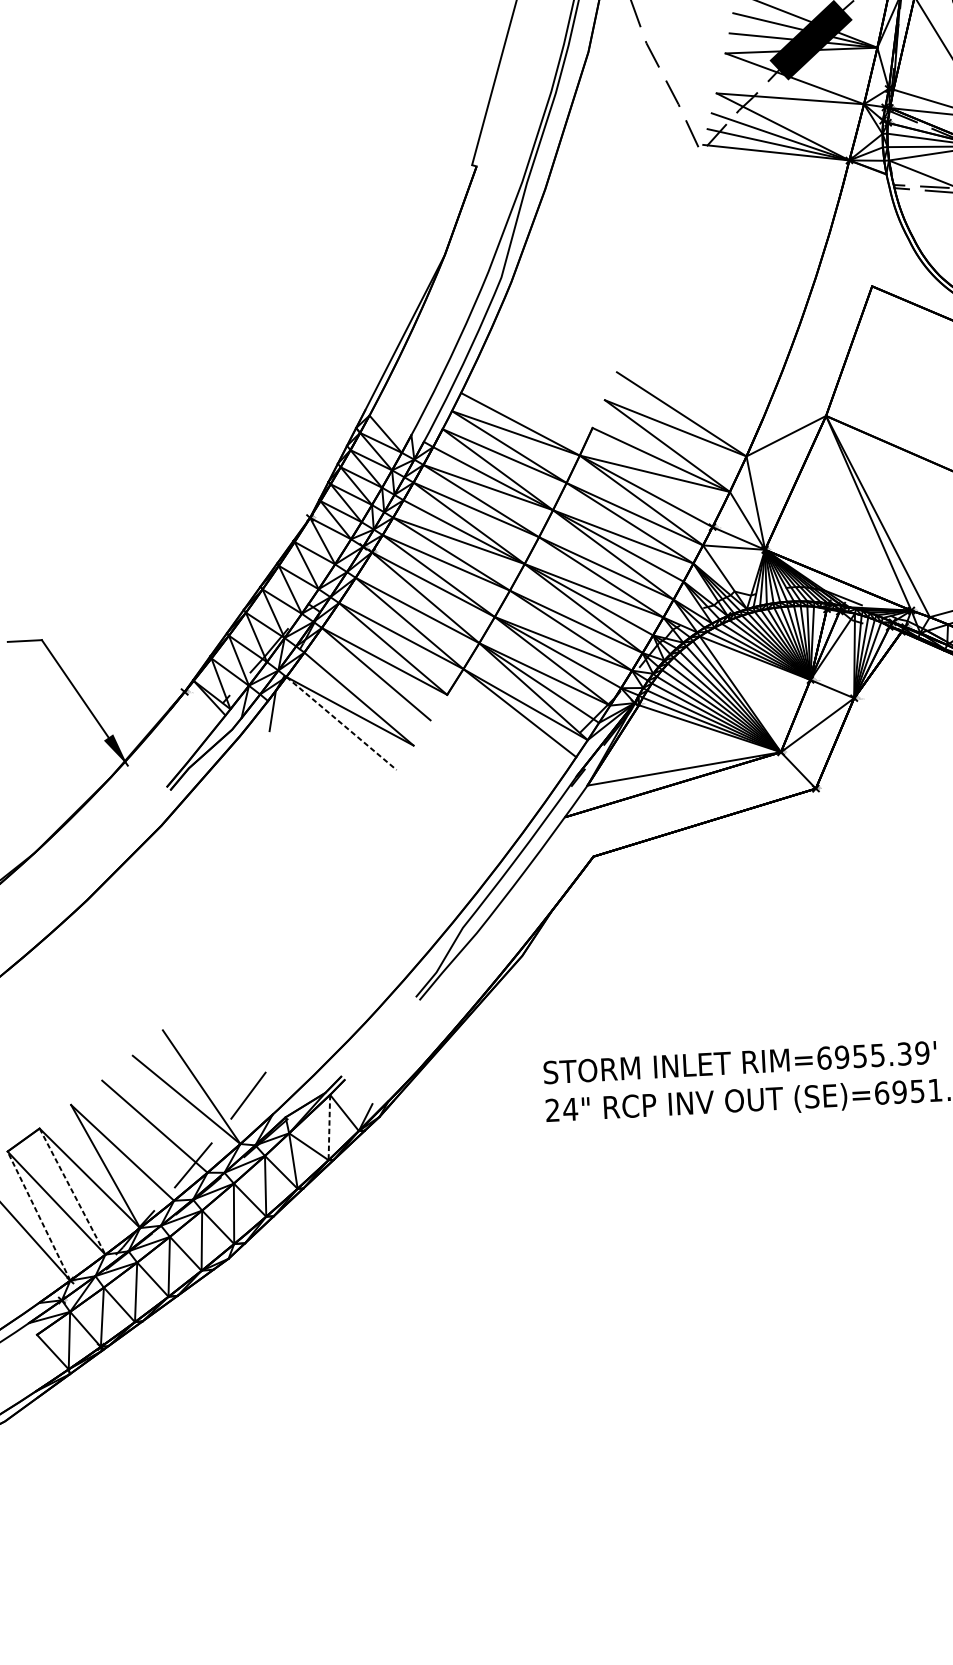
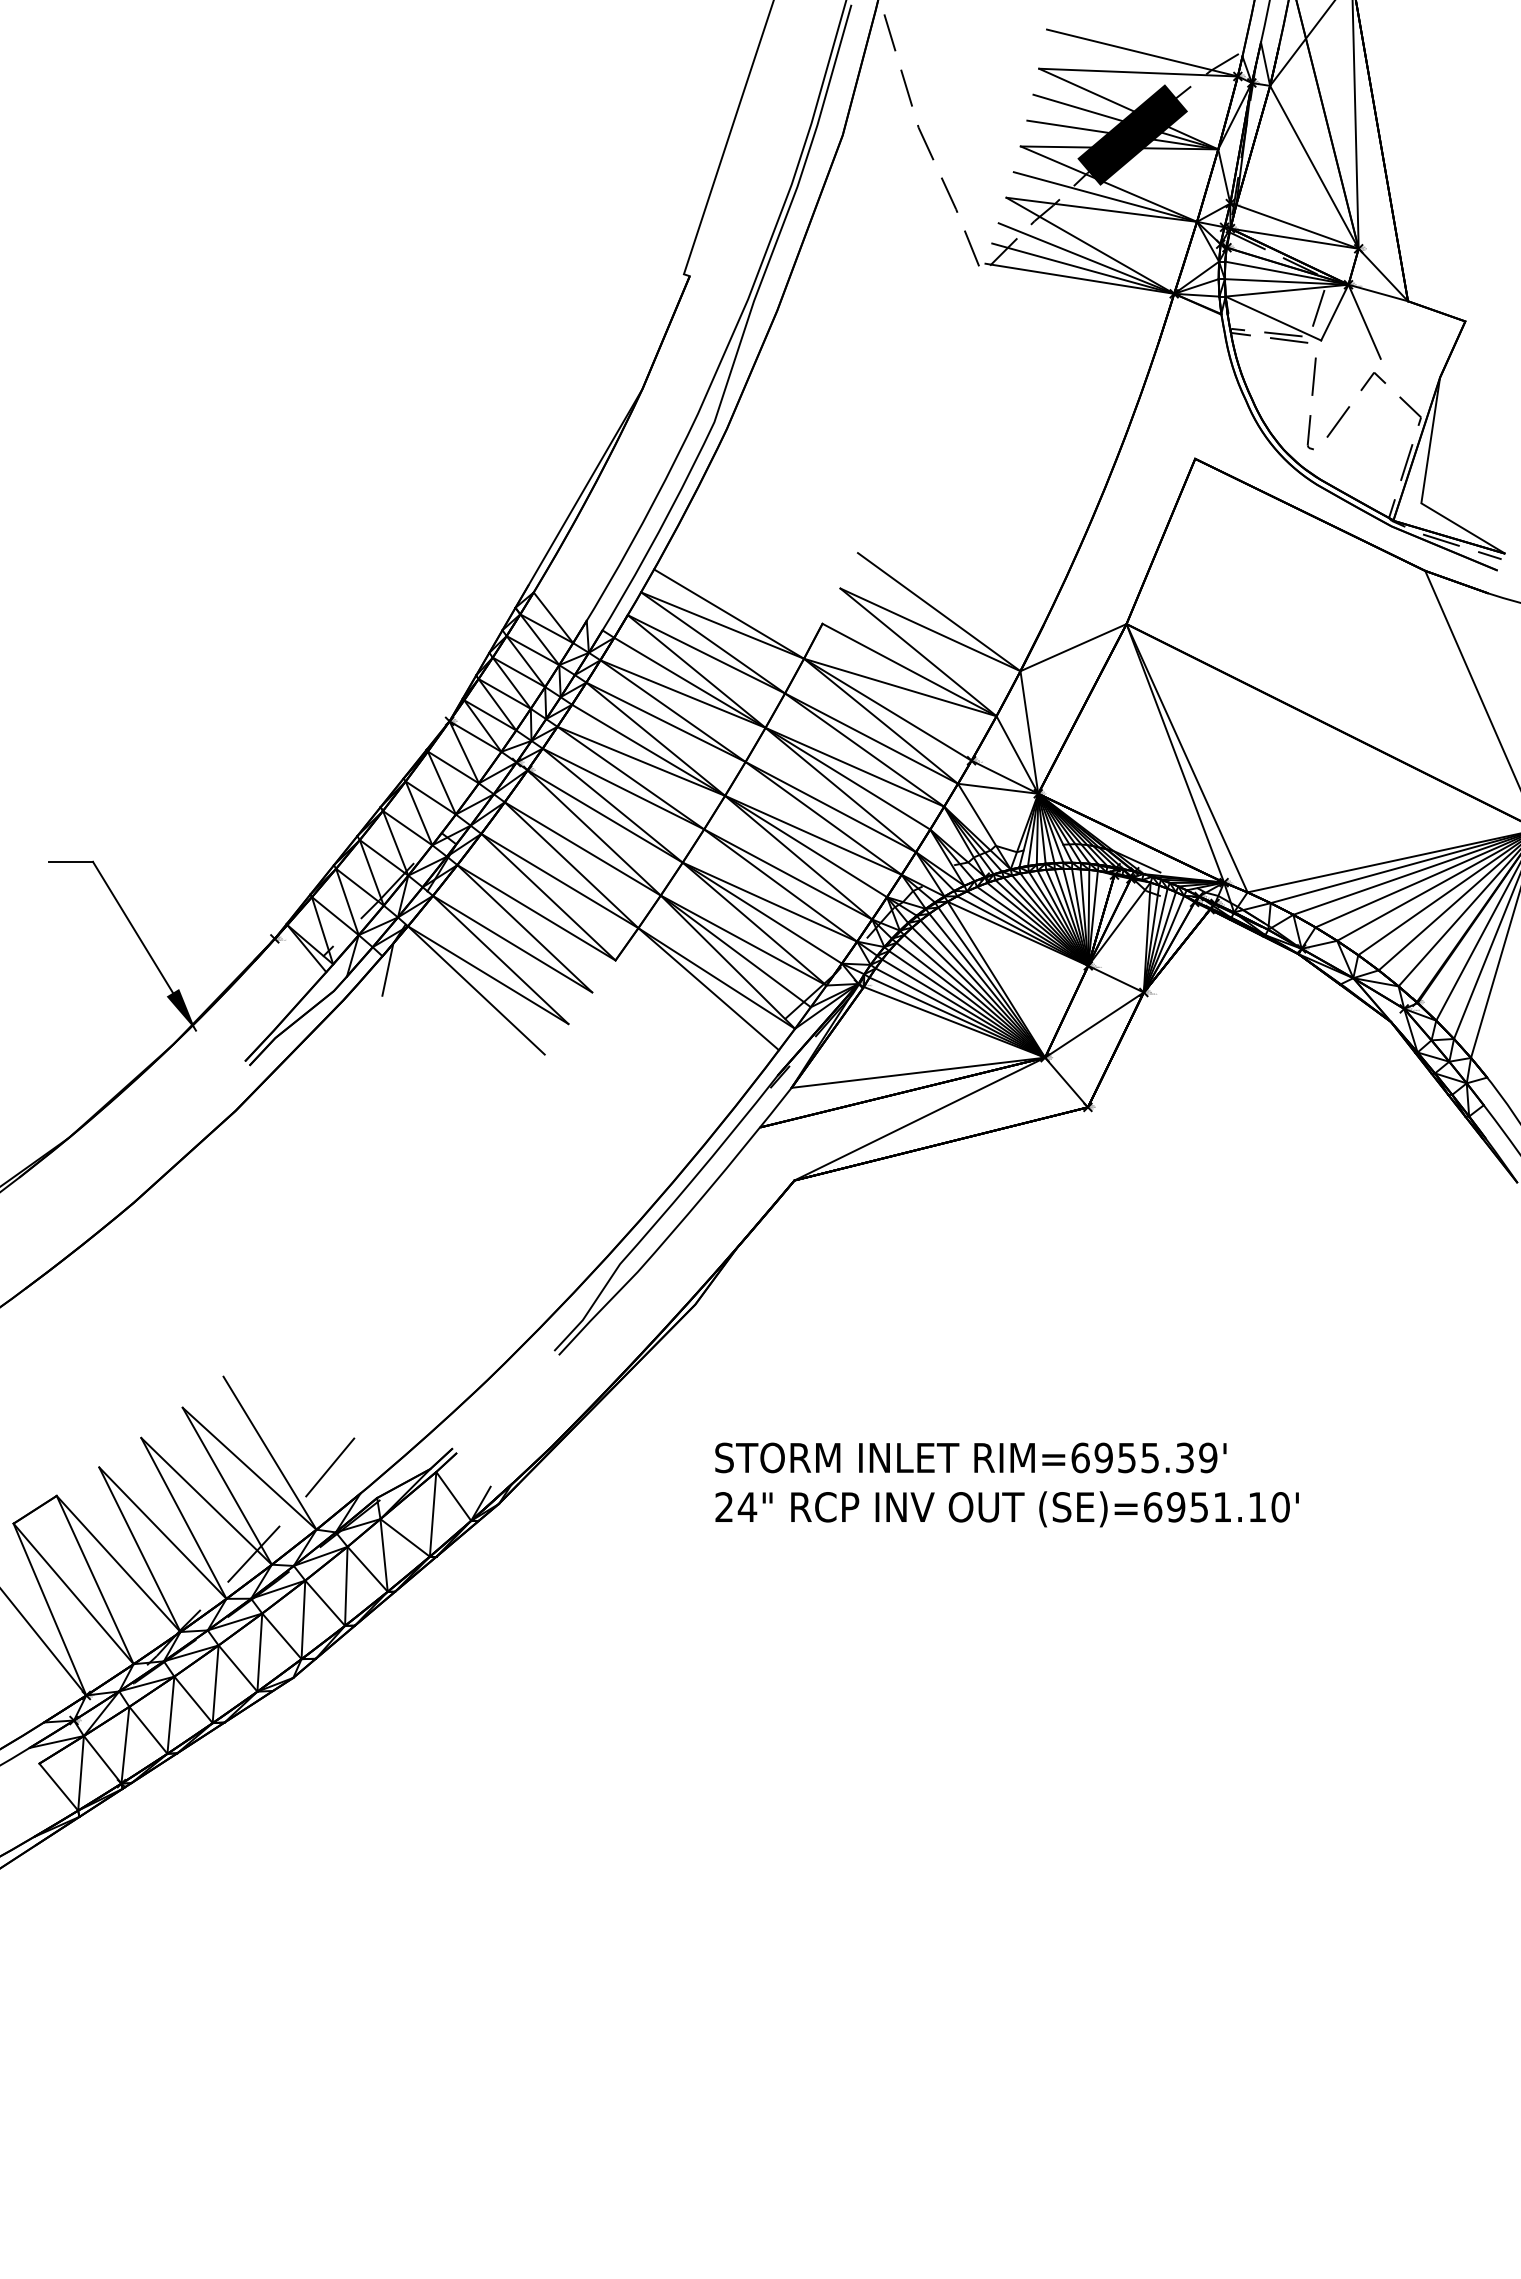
line: (792, 88) -> (1105, 196), added
line: (367, 685) -> (512, 943), added
line: (341, 723) -> (476, 990), dashed -> solid
line: (686, 803) -> (919, 1118), added
line: (169, 1113) -> (226, 1485), added
line: (329, 1127) -> (433, 1514), dashed -> solid
line: (137, 1140) -> (183, 1517), added
line: (72, 1191) -> (95, 1580), dashed -> solid
line: (38, 1216) -> (49, 1609), dashed -> solid

